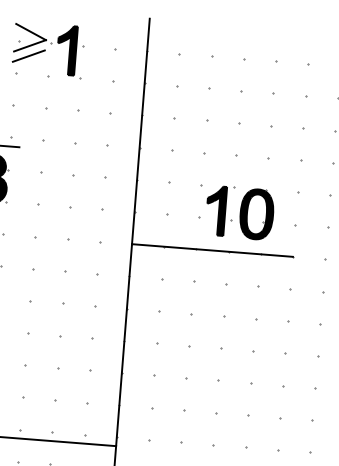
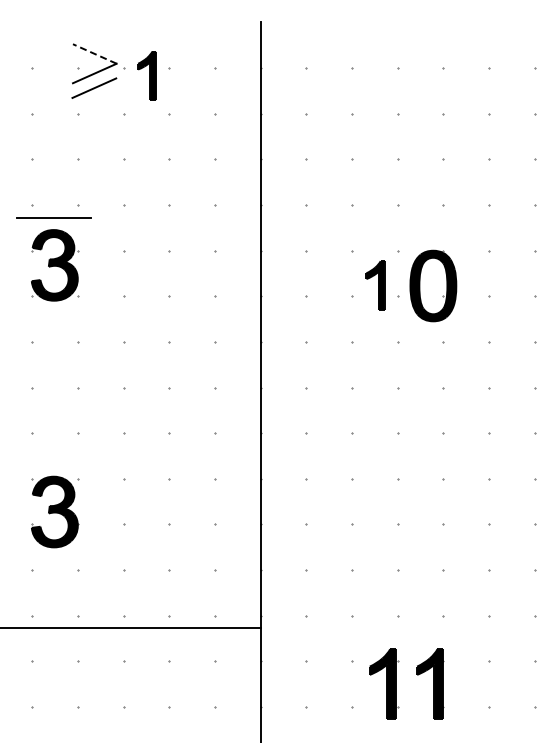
line: (30, 31) -> (94, 53), solid -> dashed
part: (66, 50) -> (146, 75), size x0.7
part: (216, 210) -> (375, 285), size x0.7
line: (212, 250) -> (374, 341), removed

